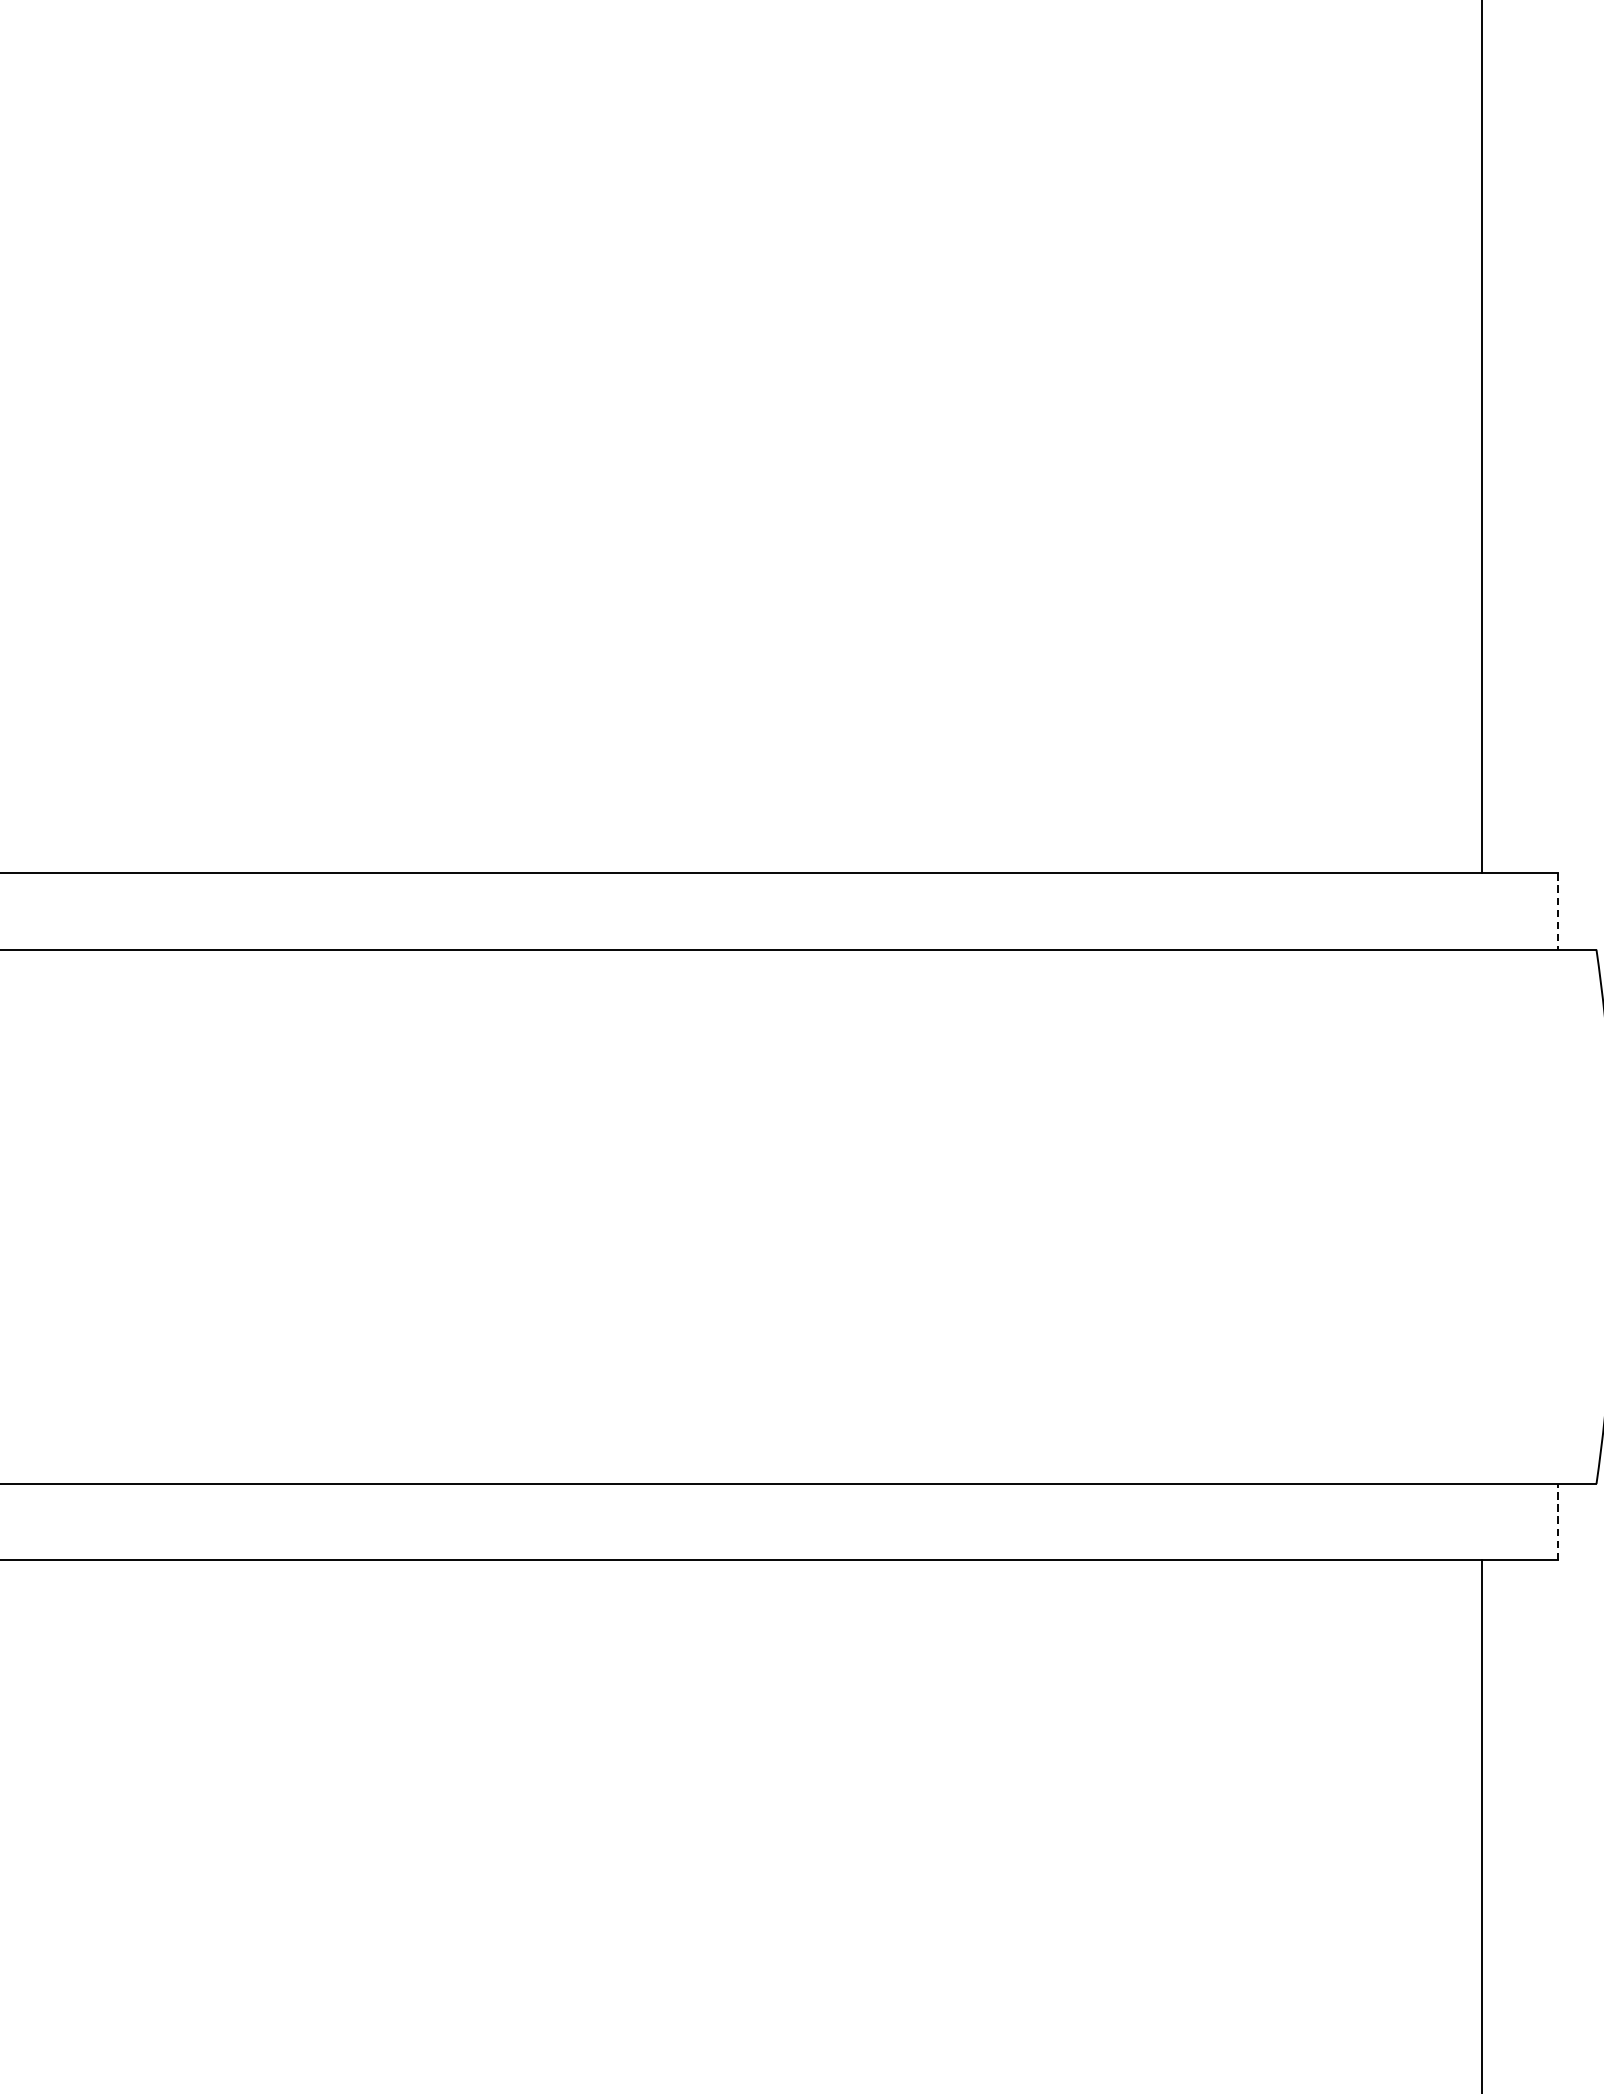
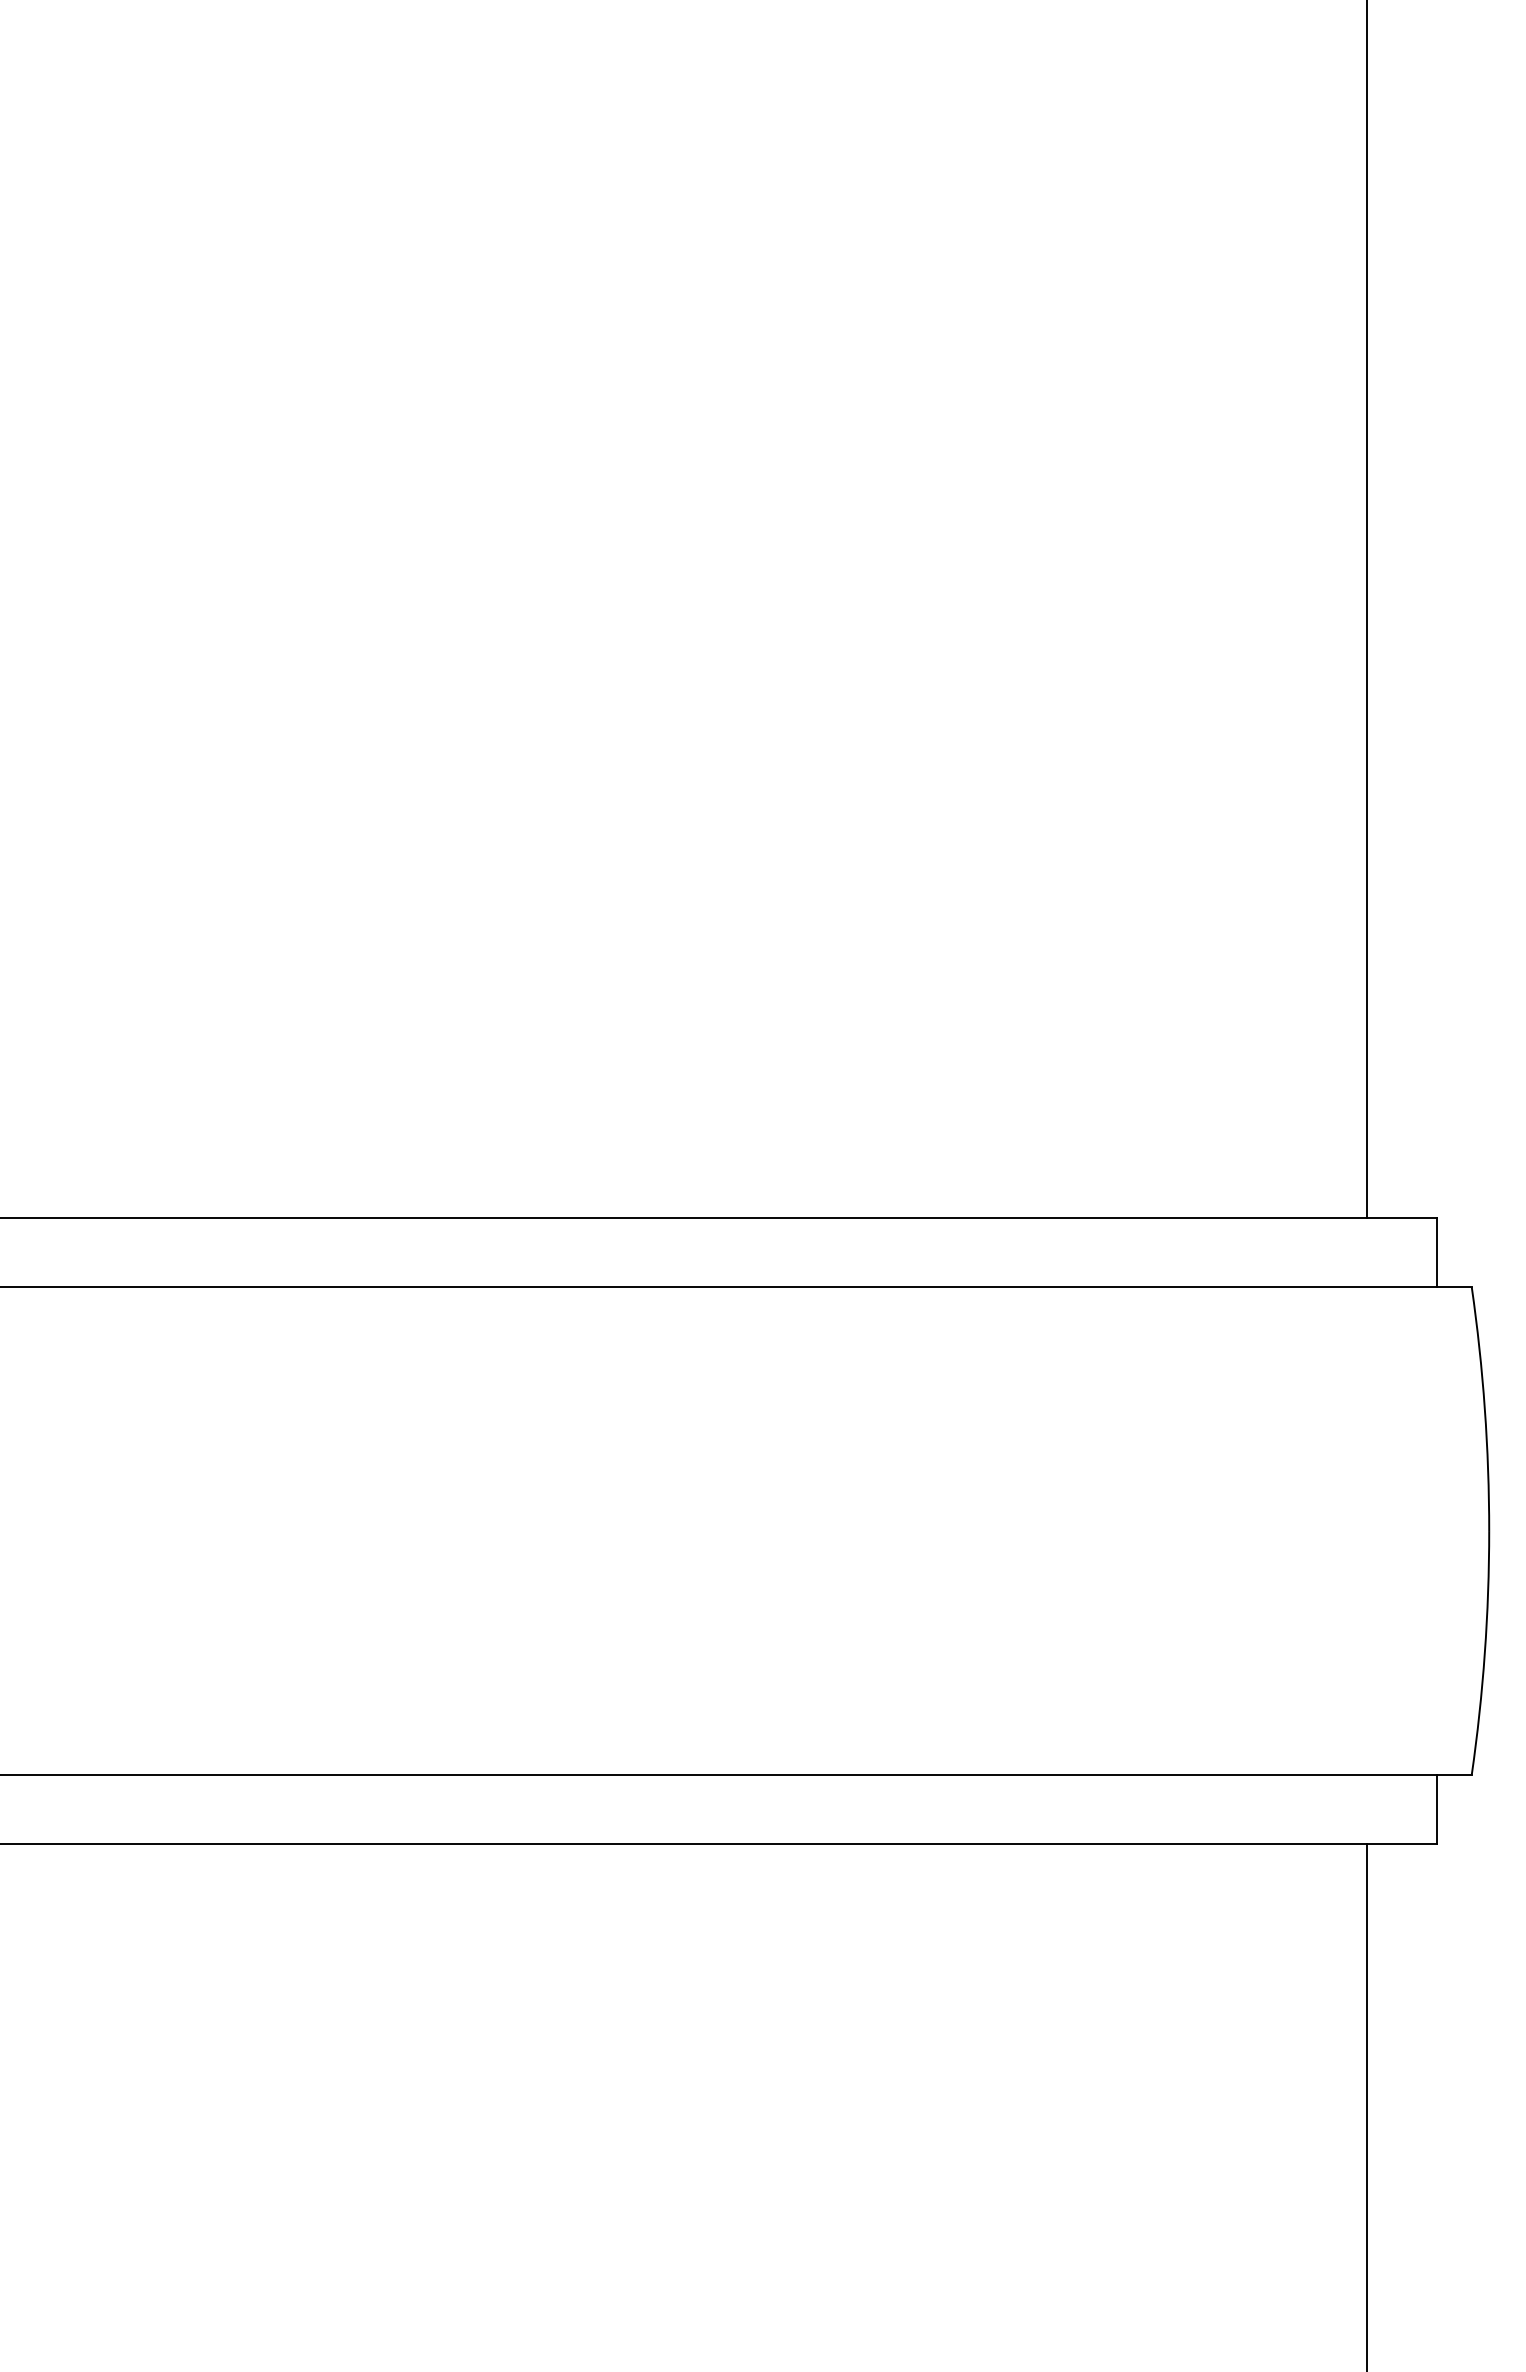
line: (1558, 911) -> (1437, 1252), dashed -> solid
line: (1558, 1522) -> (1437, 1809), dashed -> solid

